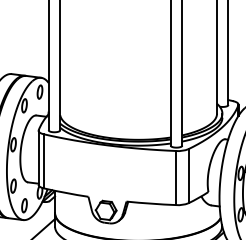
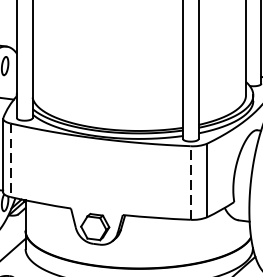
line: (44, 161) -> (11, 160), solid -> dashed
line: (176, 177) -> (190, 182), solid -> dashed

